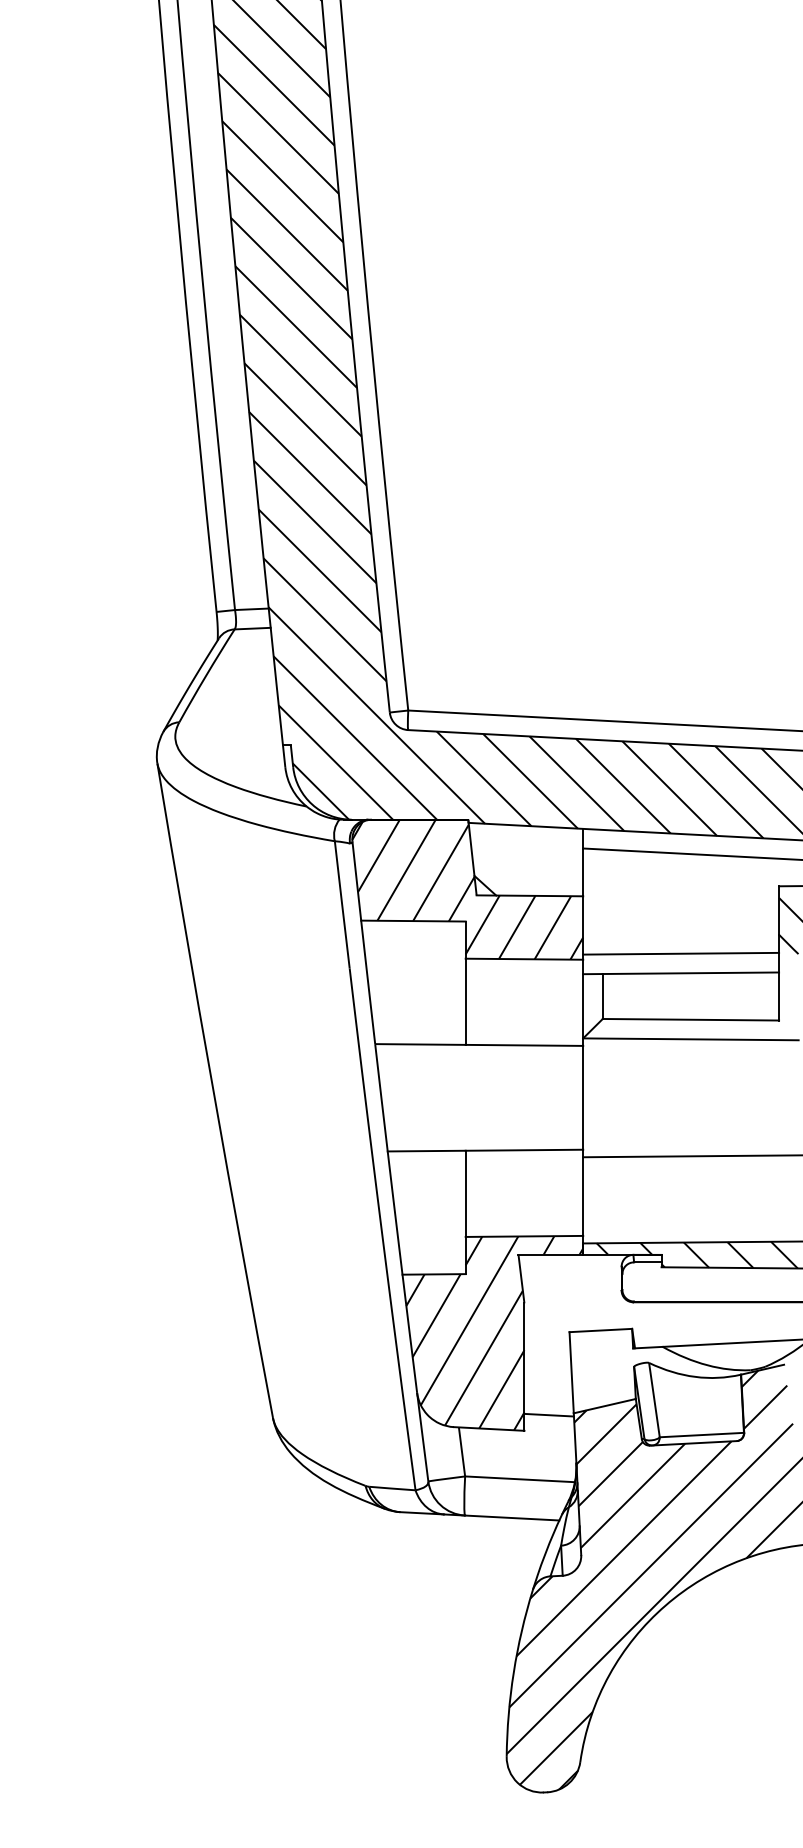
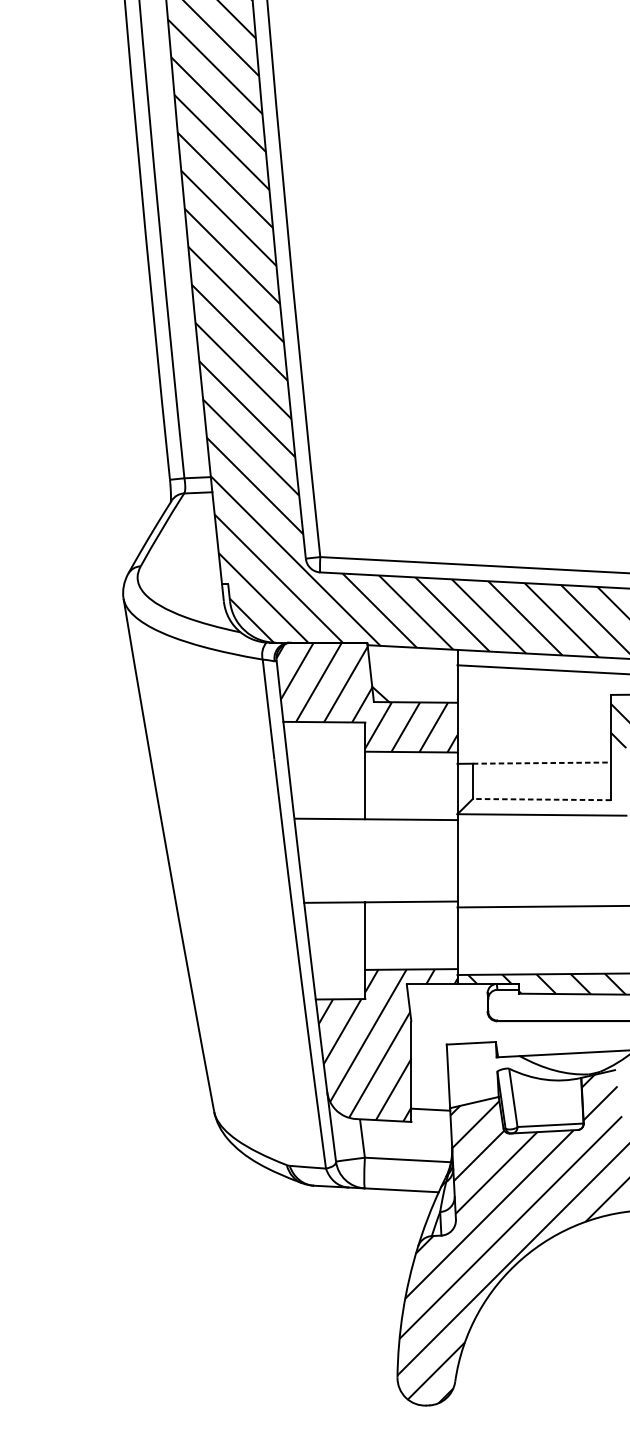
line: (681, 953) -> (534, 747), removed
line: (691, 973) -> (542, 763), solid -> dashed
line: (690, 1019) -> (541, 799), solid -> dashed

